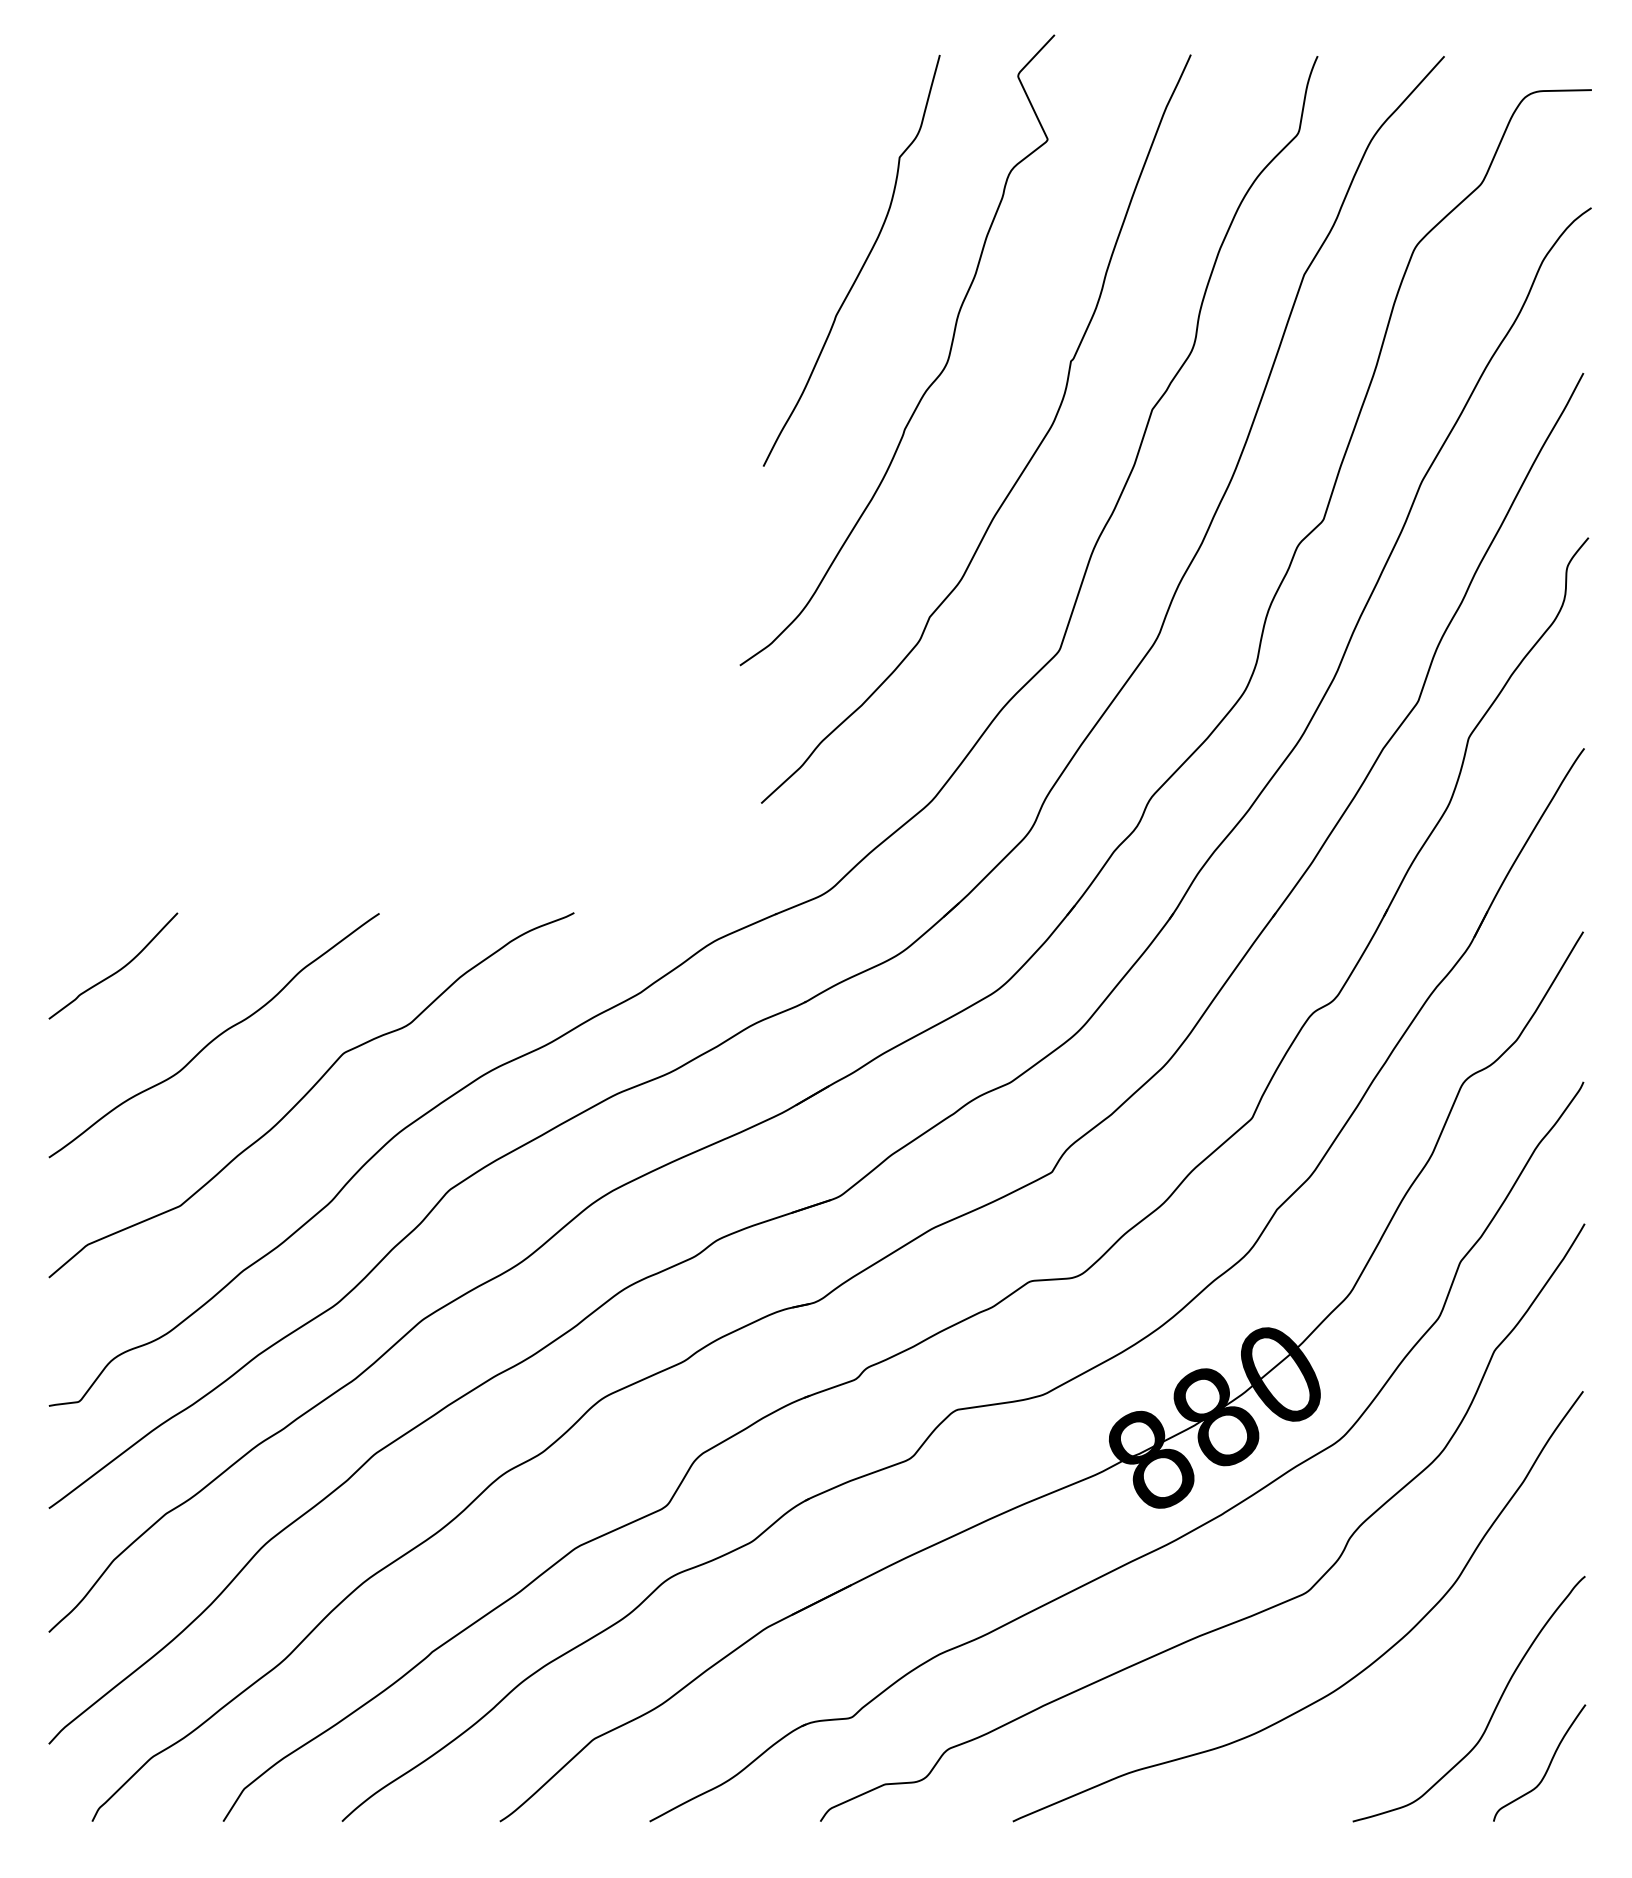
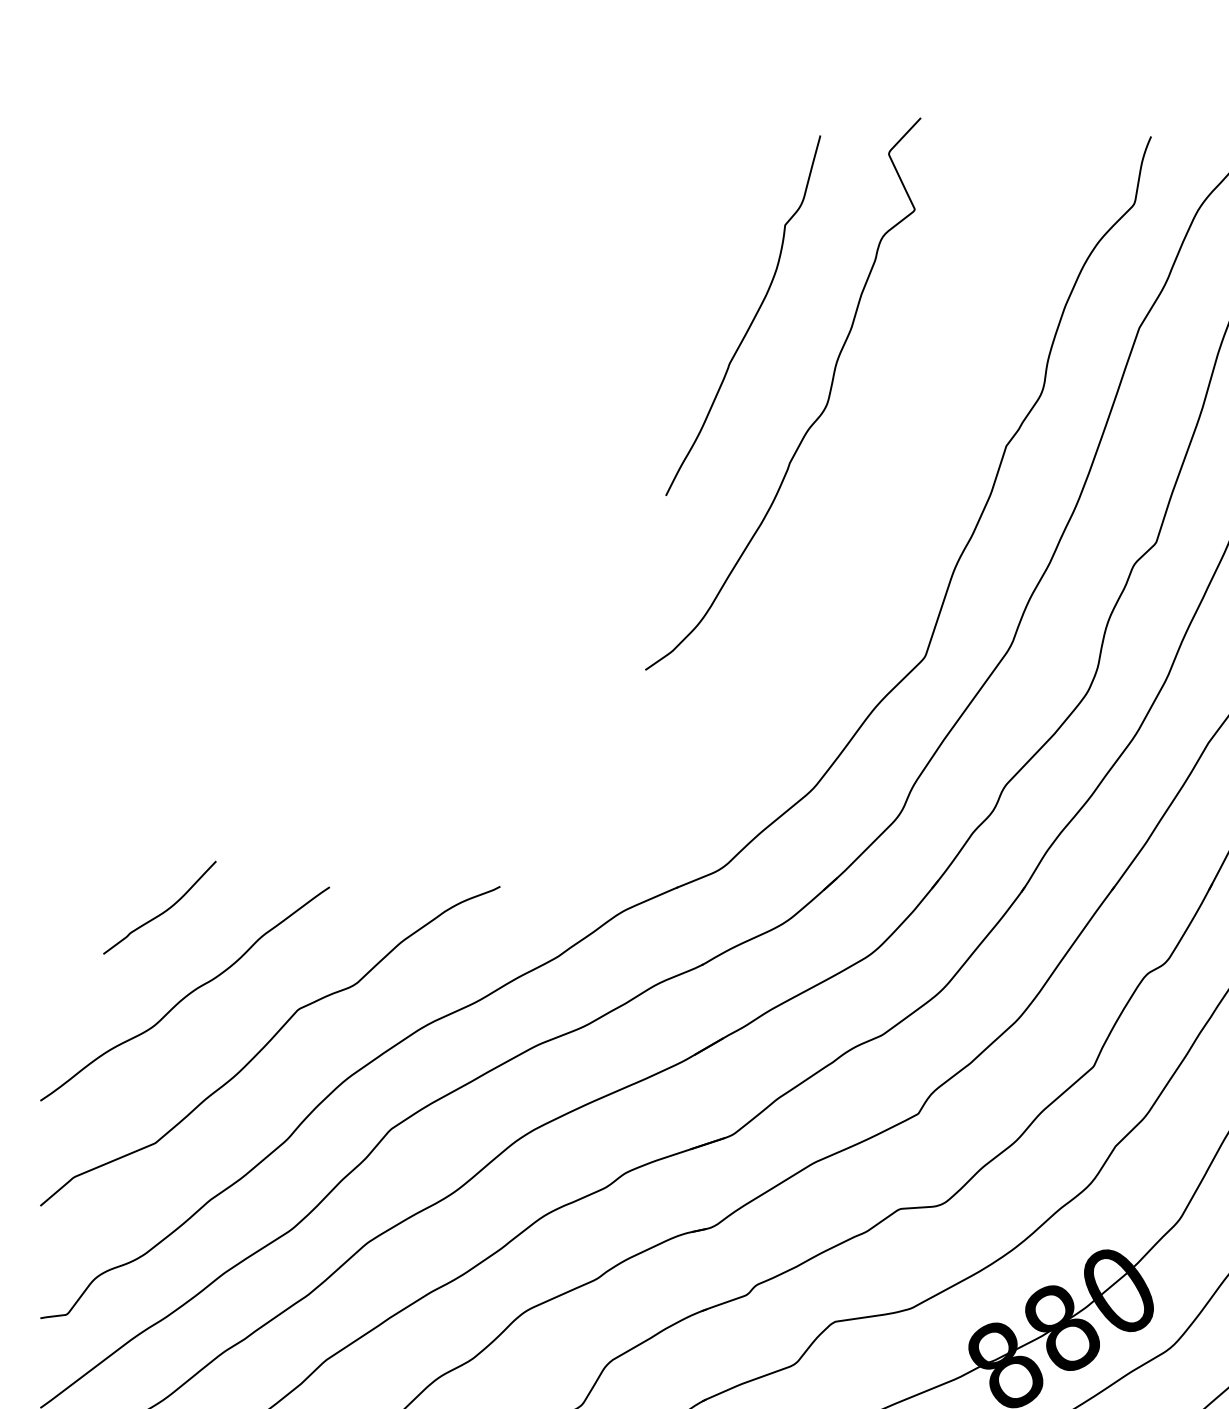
curve: (1027, 462) -> (897, 492), removed
curve: (117, 970) -> (163, 911), moved

